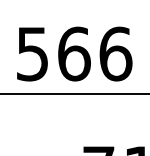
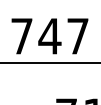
text: (75, 52) -> (50, 35), 566 -> 747

